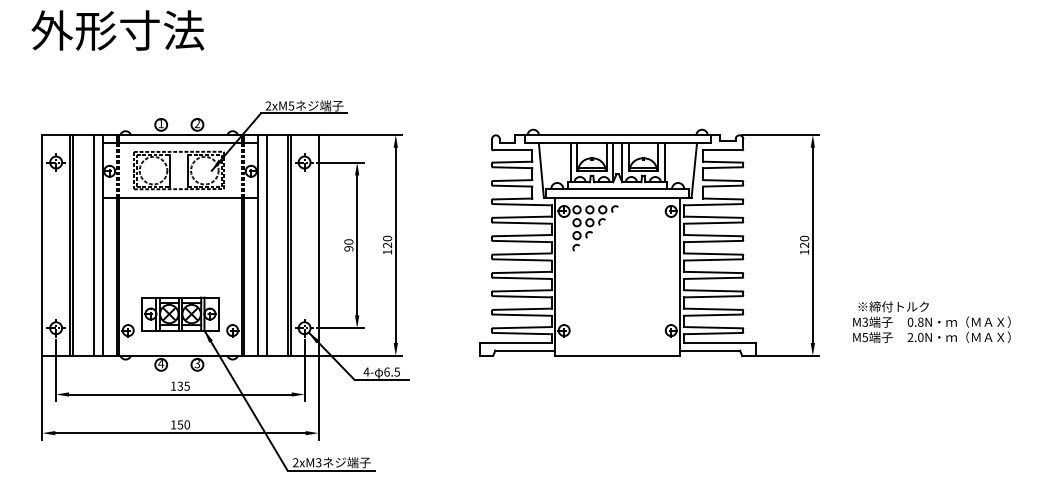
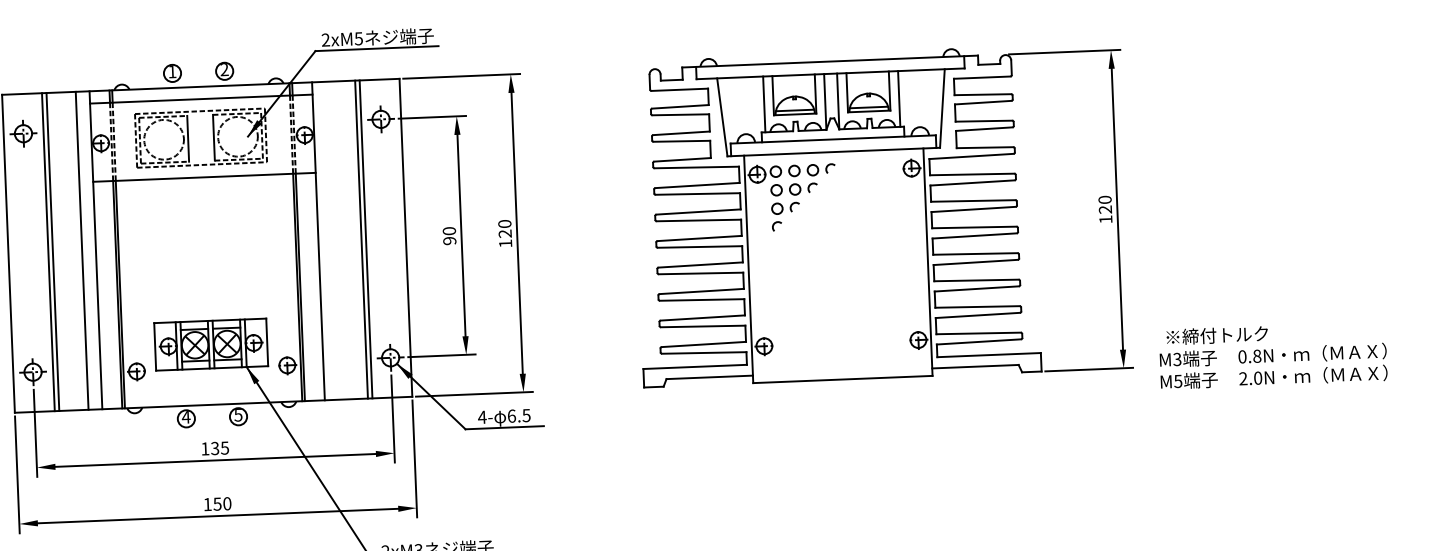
line: (267, 244) -> (332, 239), removed
text: (931, 321) -> (1272, 354), moved
text: (197, 363) -> (238, 414), 3 -> 5

